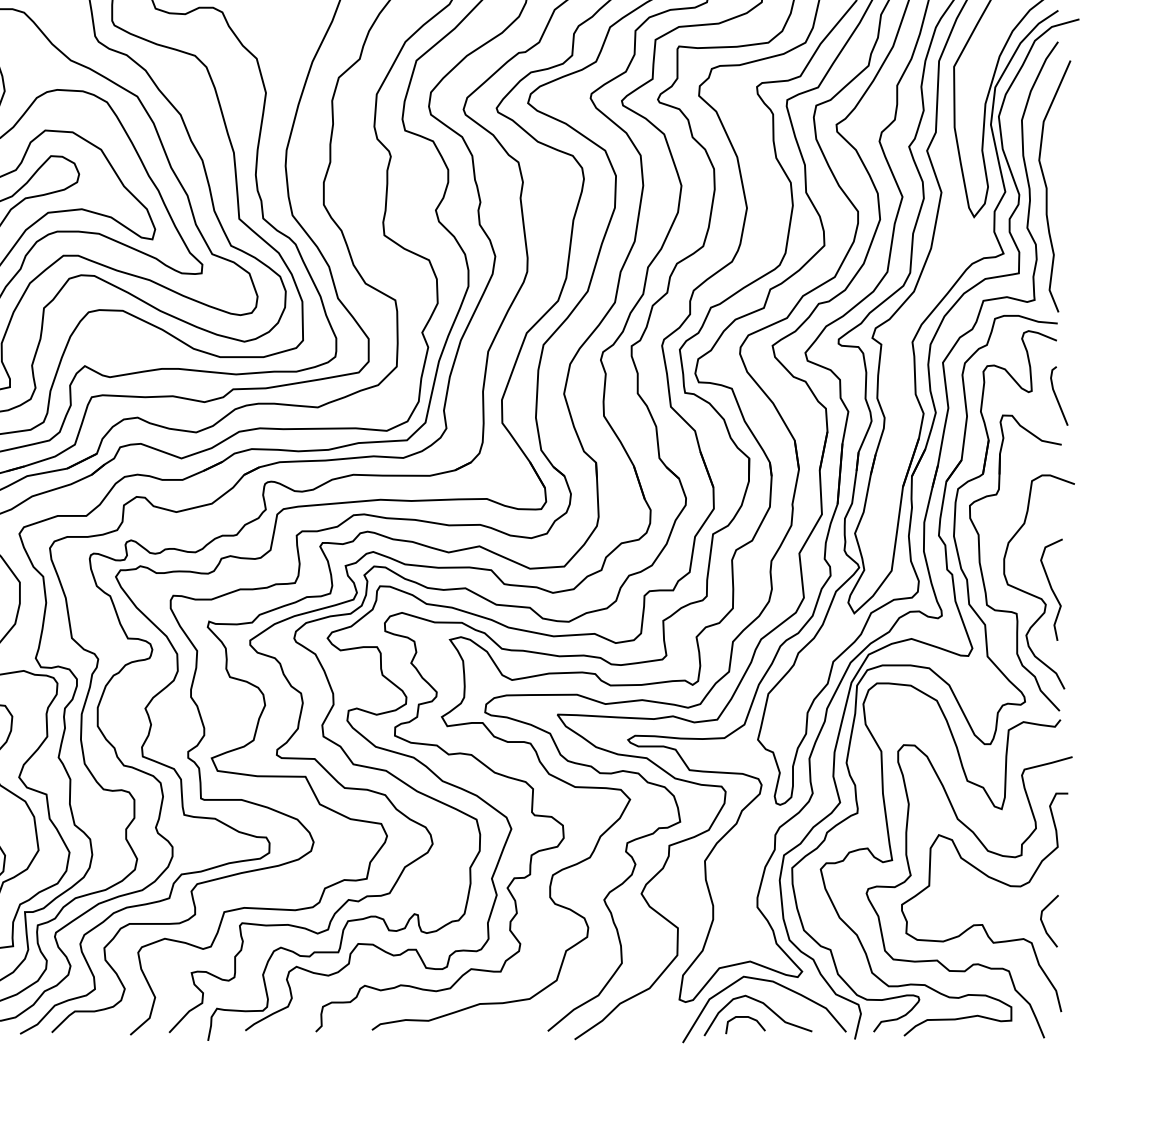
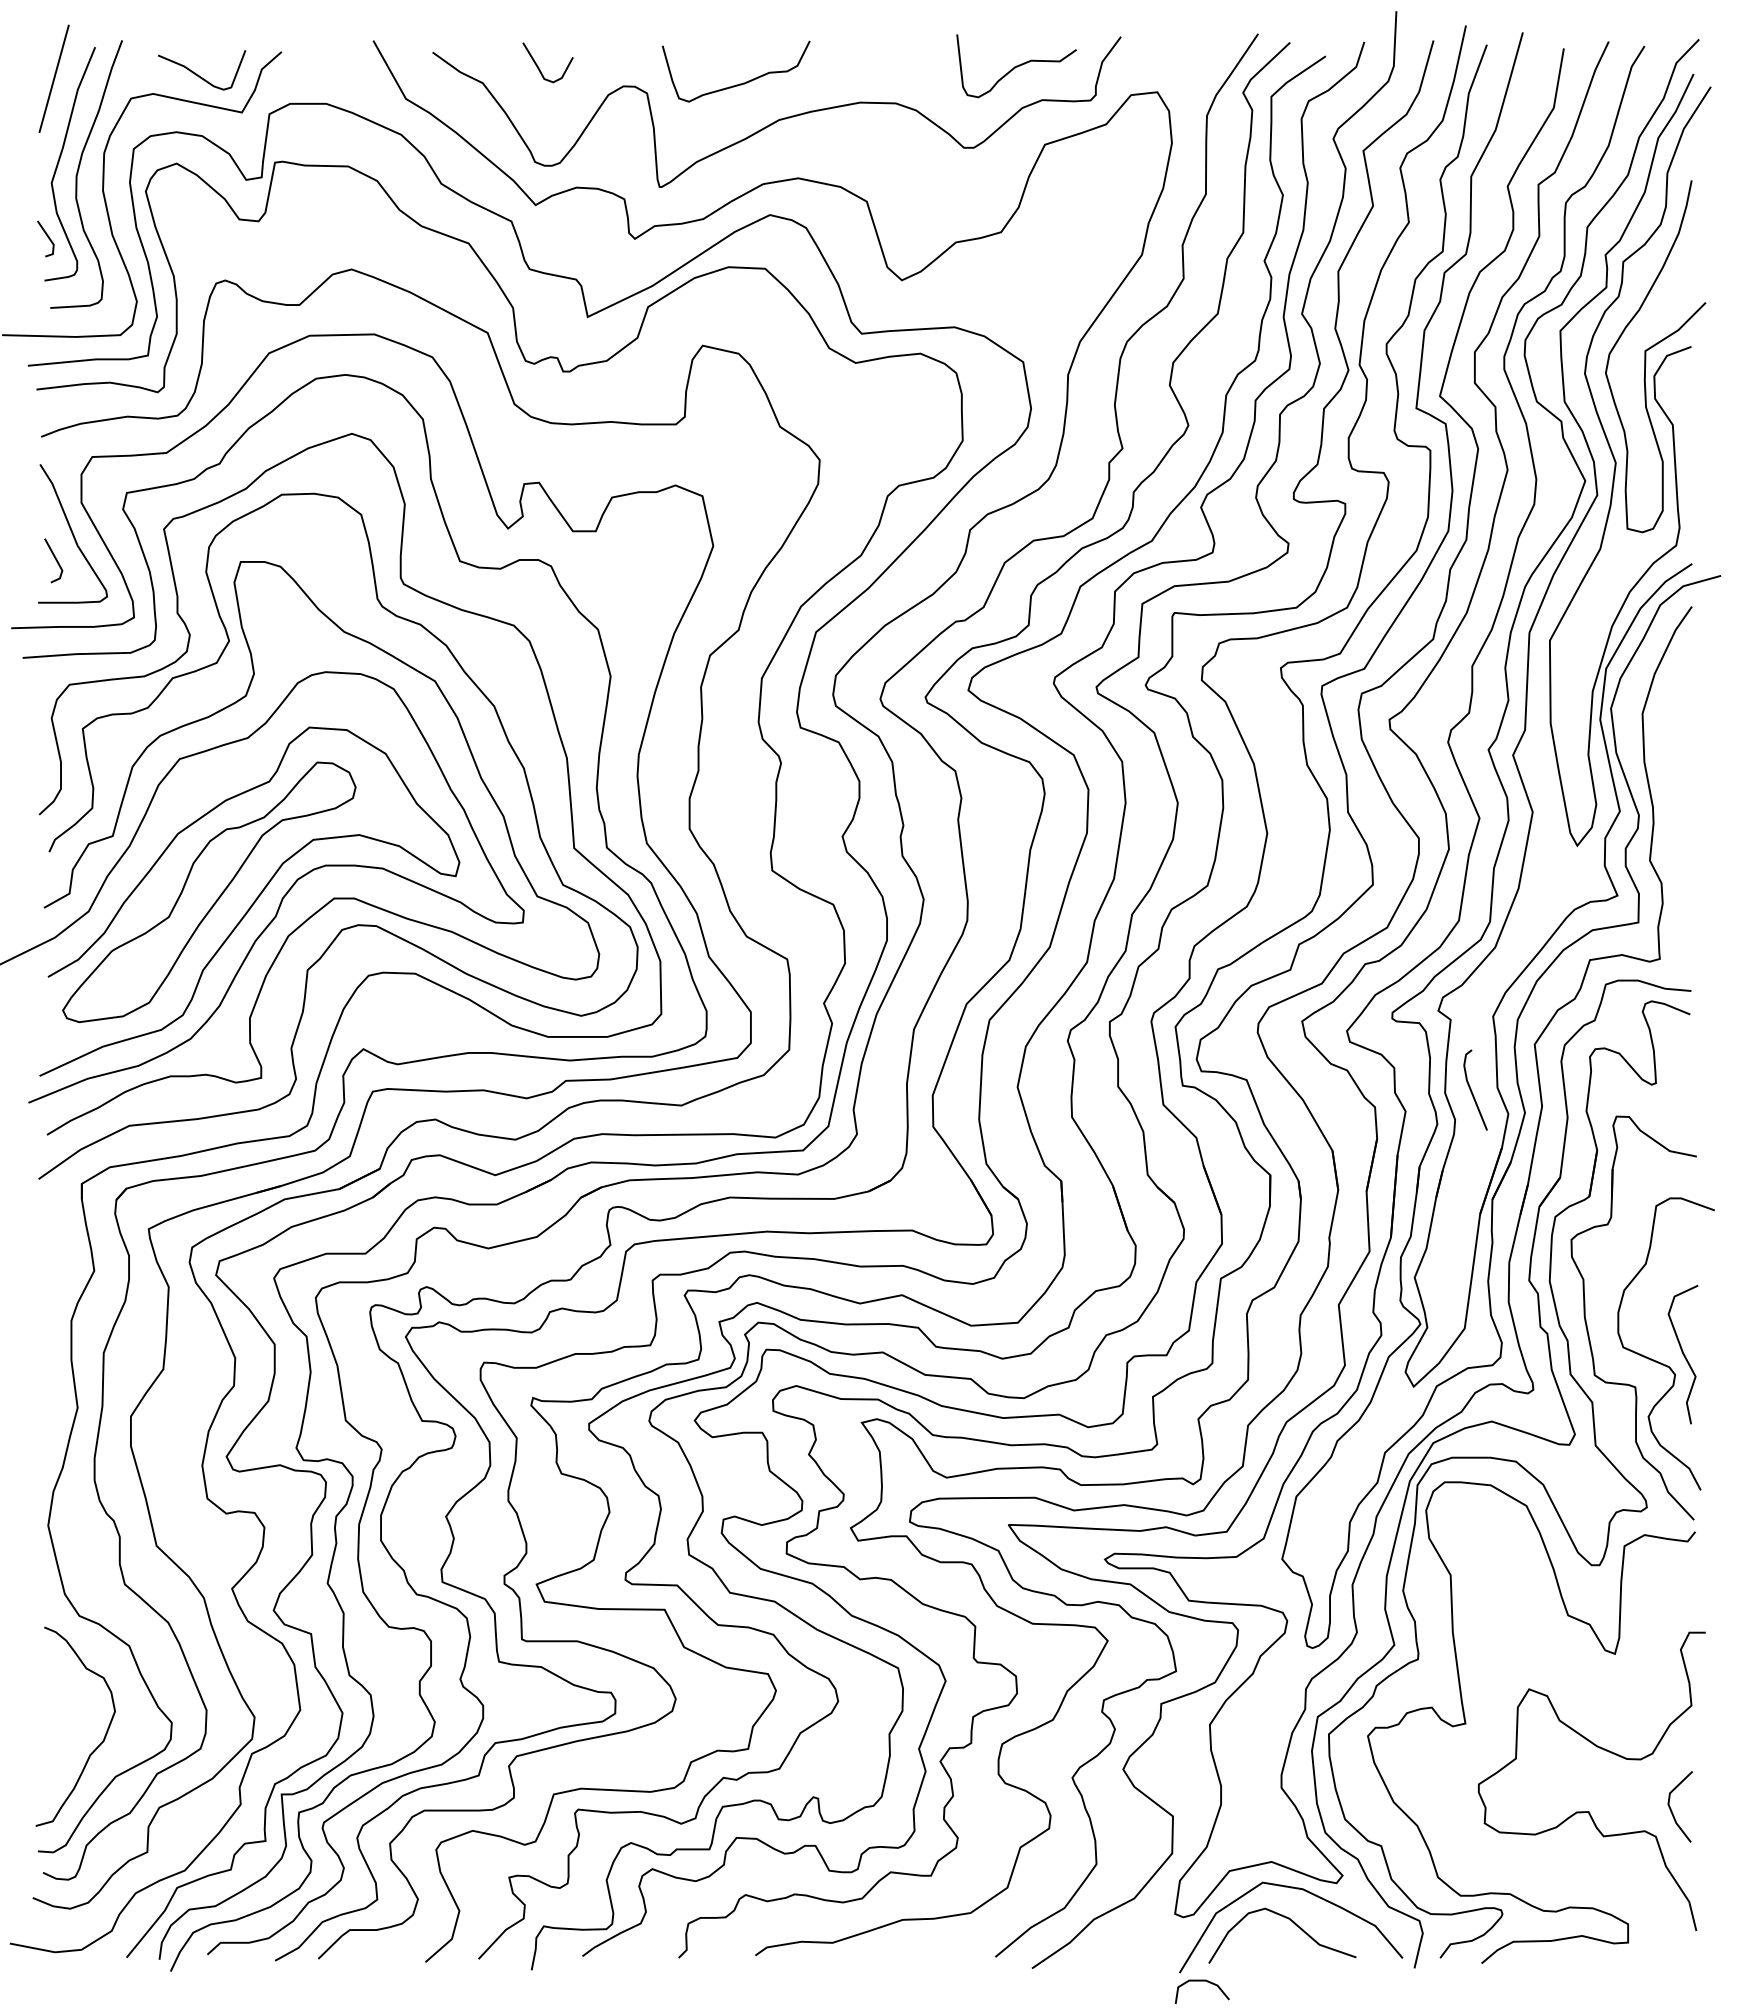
curve: (1047, 188) -> (1677, 806), removed
line: (1057, 397) -> (1472, 1091), moved
curve: (988, 852) -> (1597, 1712), removed
curve: (744, 1017) -> (1201, 1981), moved

